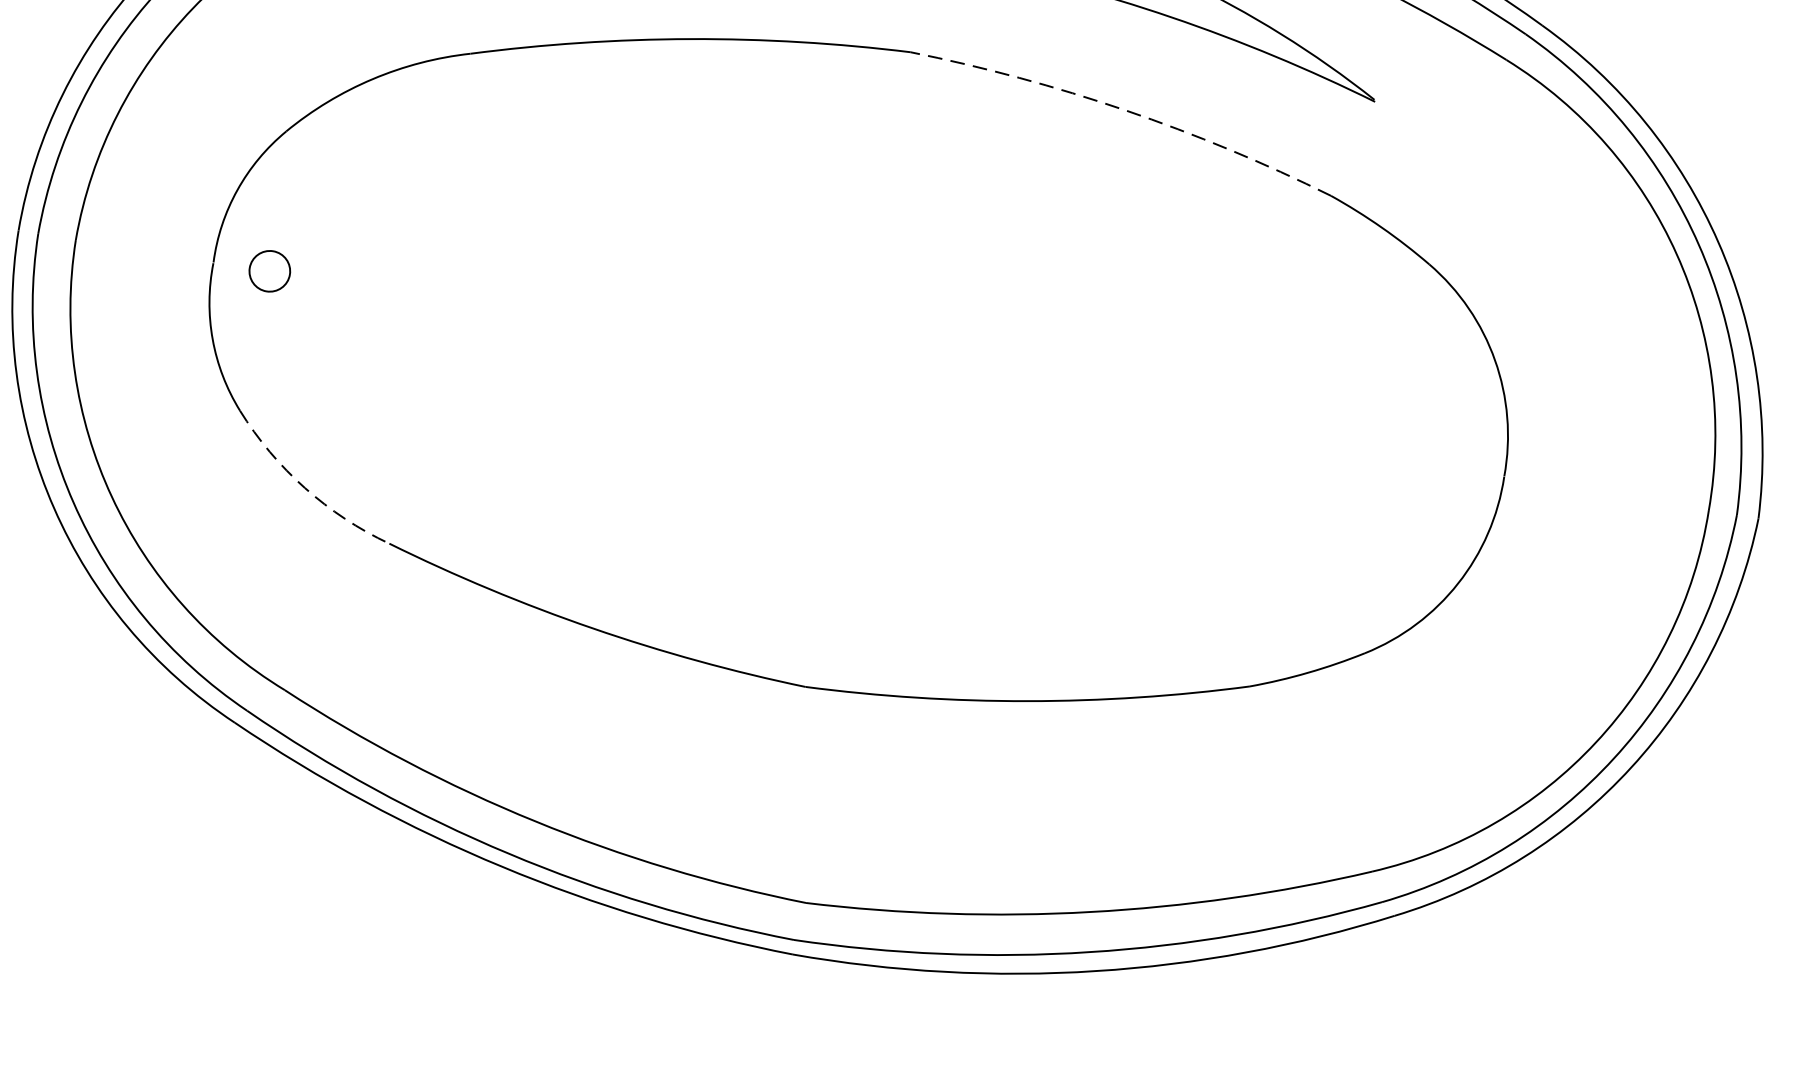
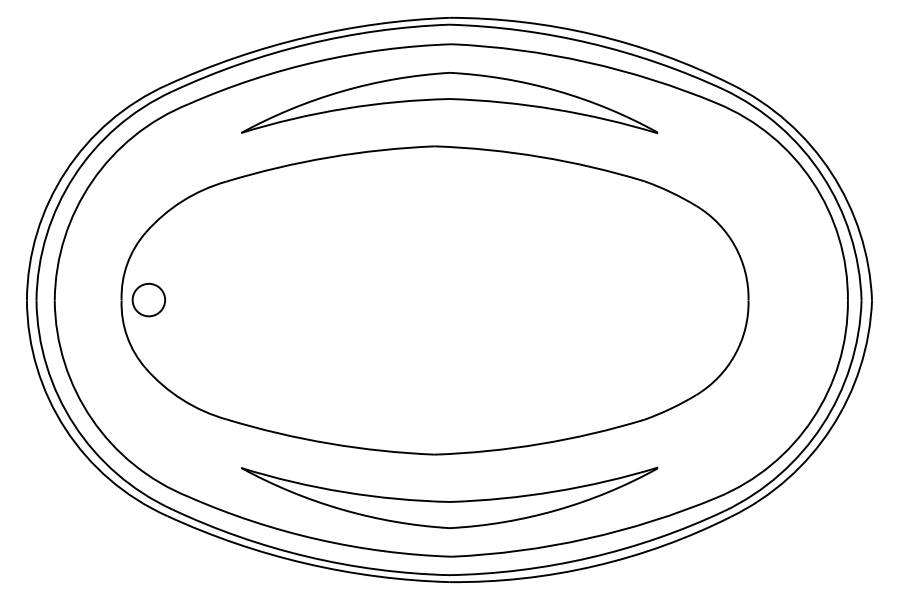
arc: (1124, 111) -> (540, 157), dashed -> solid
circle: (269, 269) -> (148, 299), size x1.67
arc: (305, 487) -> (182, 399), dashed -> solid
part: (821, 780) -> (449, 497), added

